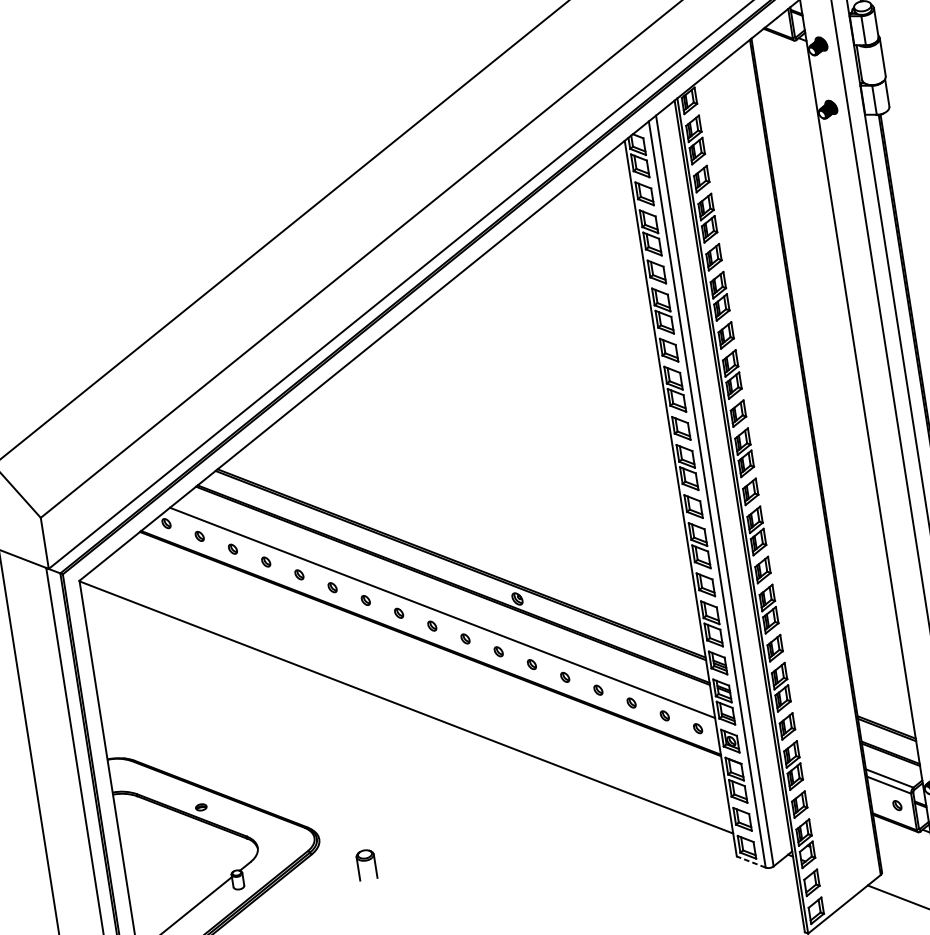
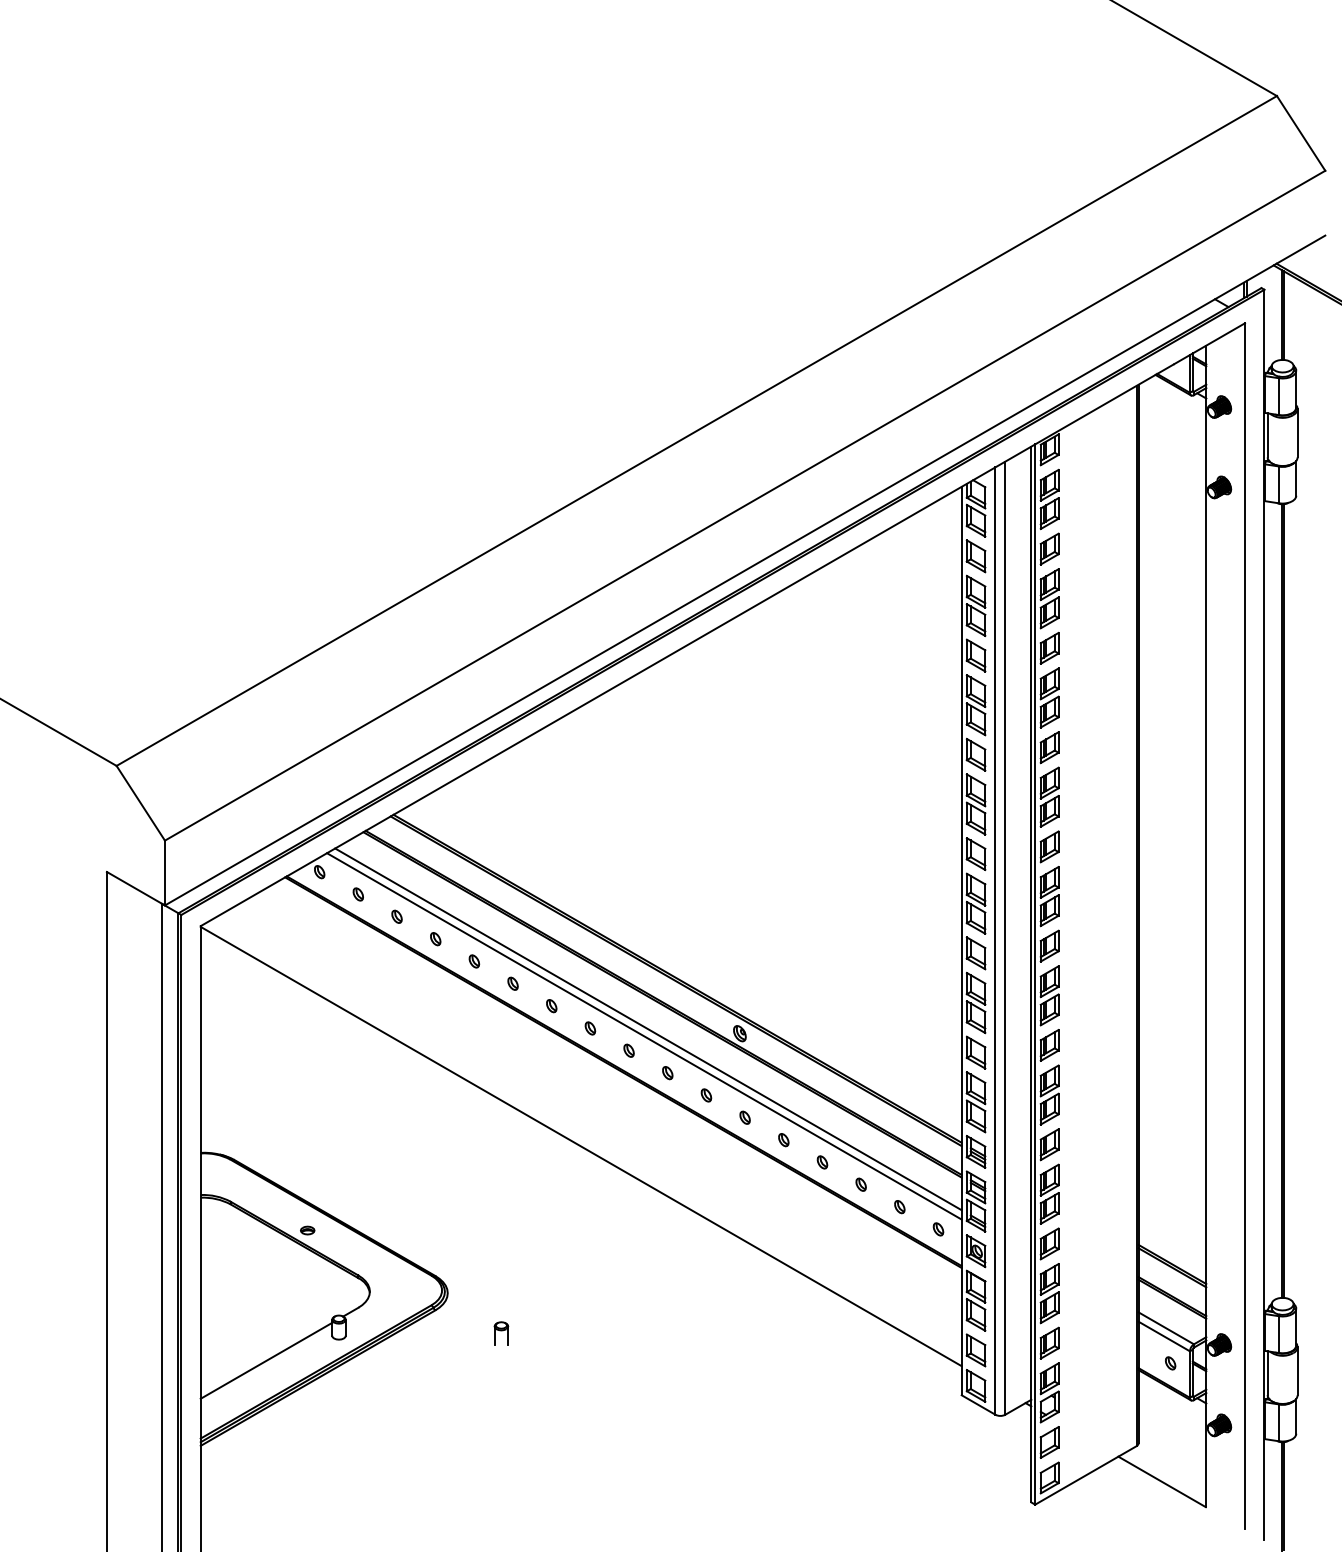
line: (444, 606) -> (648, 1029), added
line: (751, 861) -> (978, 1404), dashed -> solid
part: (366, 864) -> (501, 1333), size x0.62

